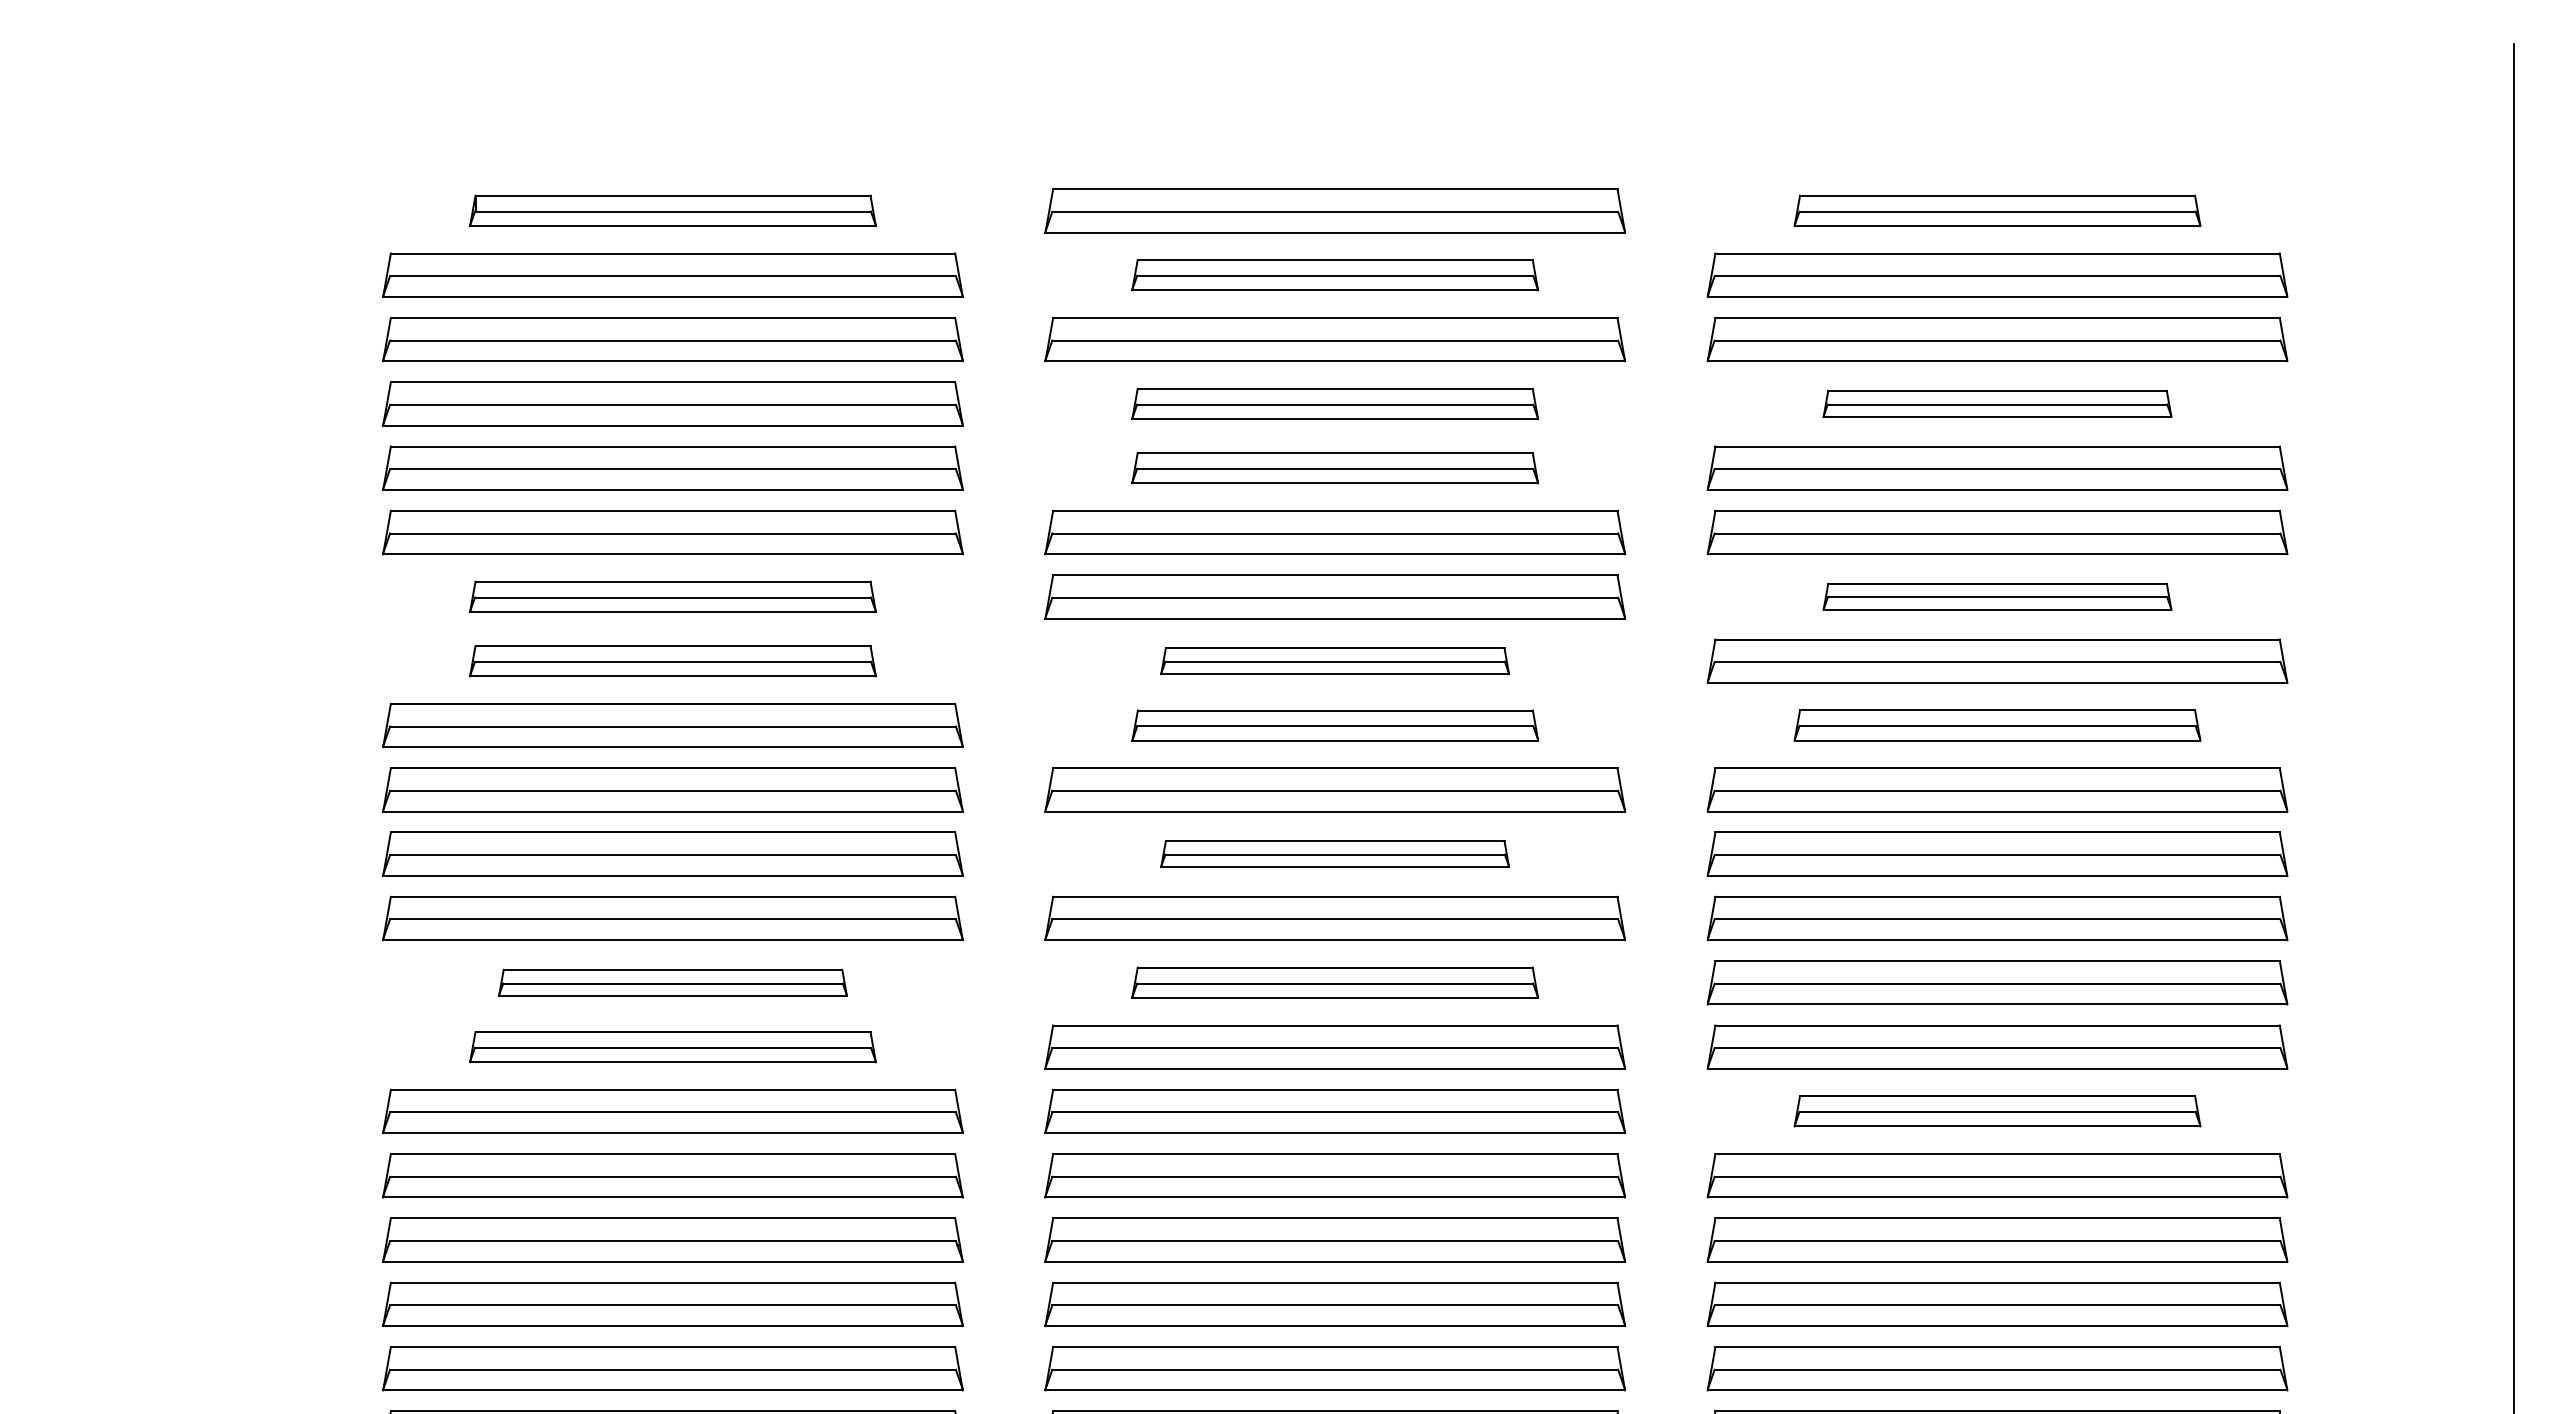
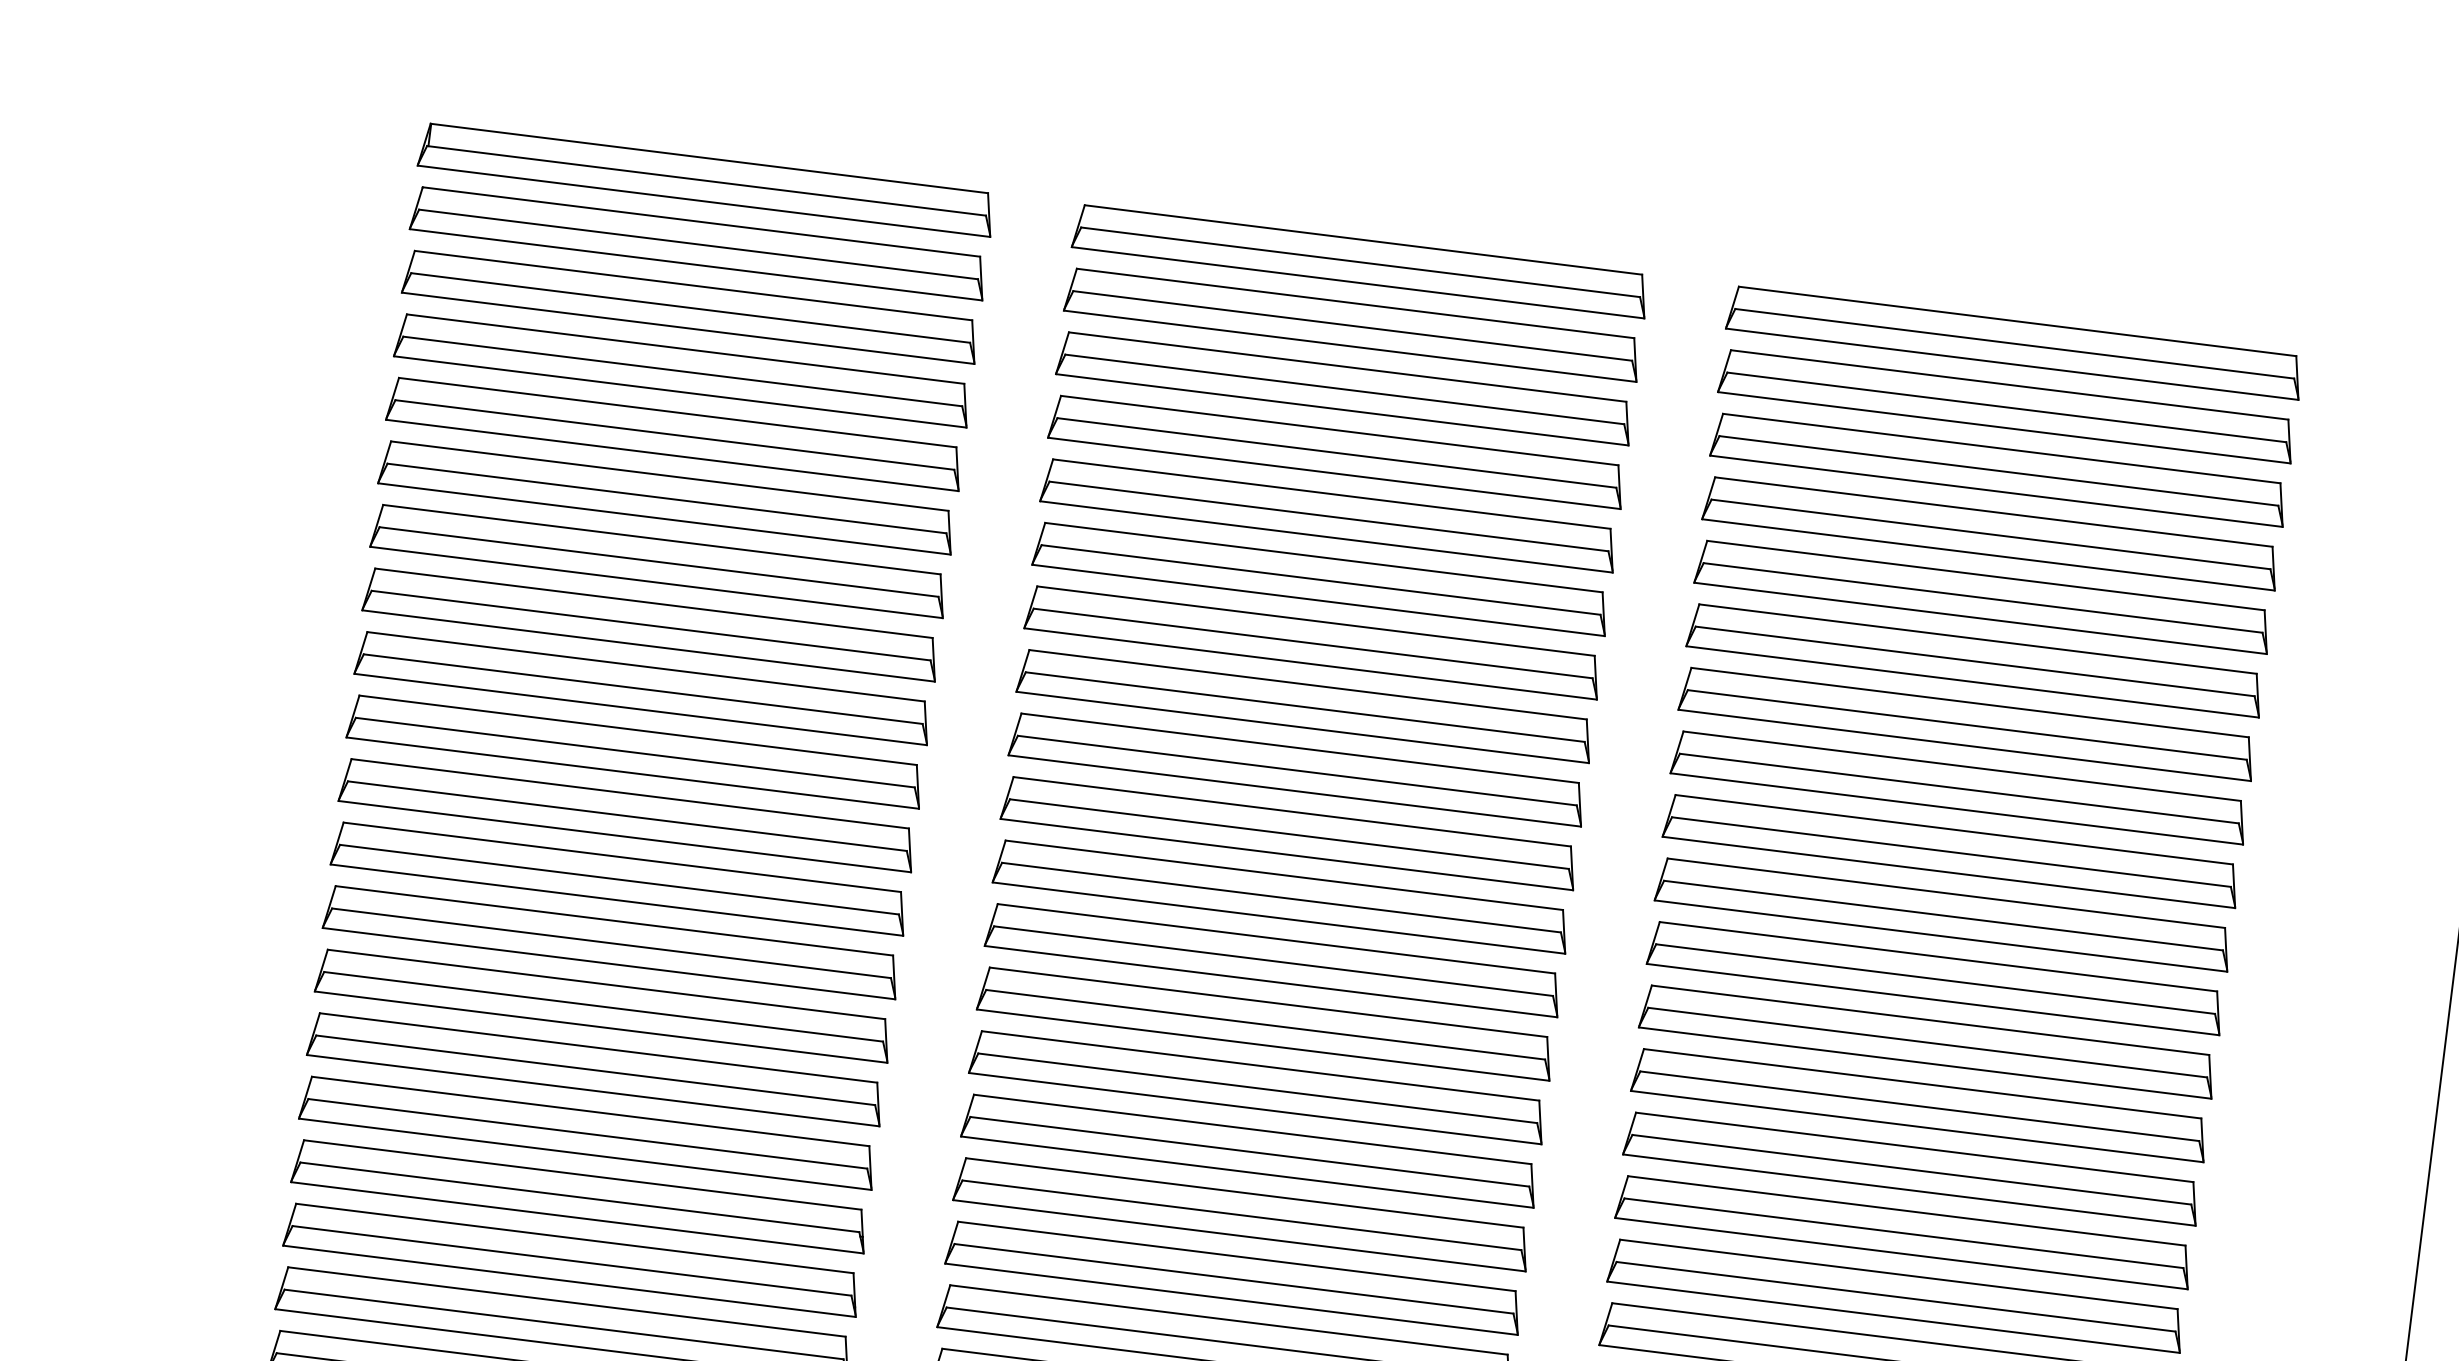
part: (672, 210) -> (706, 179), size x1.43
part: (1997, 210) -> (2014, 342), size x1.43
part: (1334, 274) -> (1352, 324), size x1.43
part: (1334, 403) -> (1336, 451), size x1.43
part: (1997, 403) -> (1991, 533), size x1.67
part: (1334, 467) -> (1328, 514), size x1.43
part: (672, 596) -> (658, 560), size x1.43
part: (1997, 596) -> (1967, 723), size x1.67
part: (672, 660) -> (650, 623), size x1.43
part: (1334, 660) -> (1304, 705), size x1.67
part: (1335, 725) -> (1297, 769), size x1.43
part: (1997, 725) -> (1951, 851), size x1.43
part: (1334, 853) -> (1280, 895), size x1.67
part: (672, 982) -> (611, 941), size x1.67
part: (1334, 982) -> (1265, 1023), size x1.43
part: (672, 1046) -> (603, 1005), size x1.43
part: (1997, 1110) -> (1904, 1231), size x1.43

